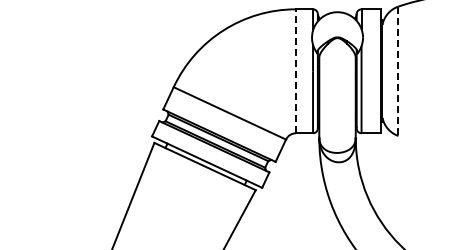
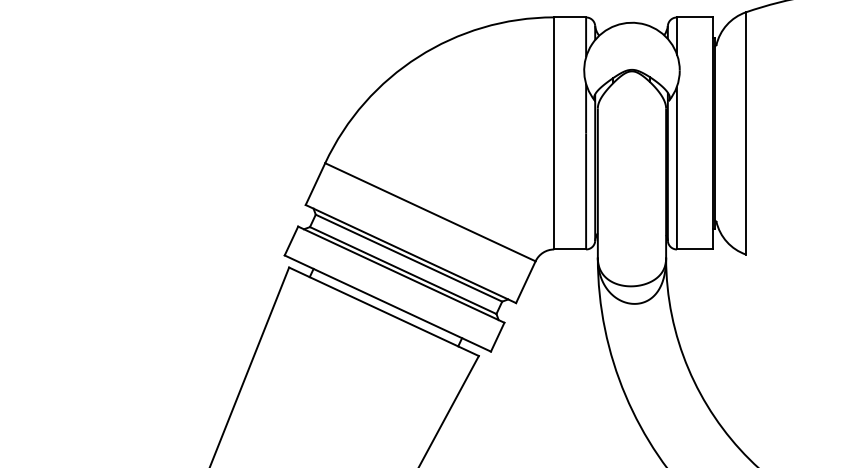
line: (295, 71) -> (553, 133), dashed -> solid
line: (398, 71) -> (746, 133), dashed -> solid

